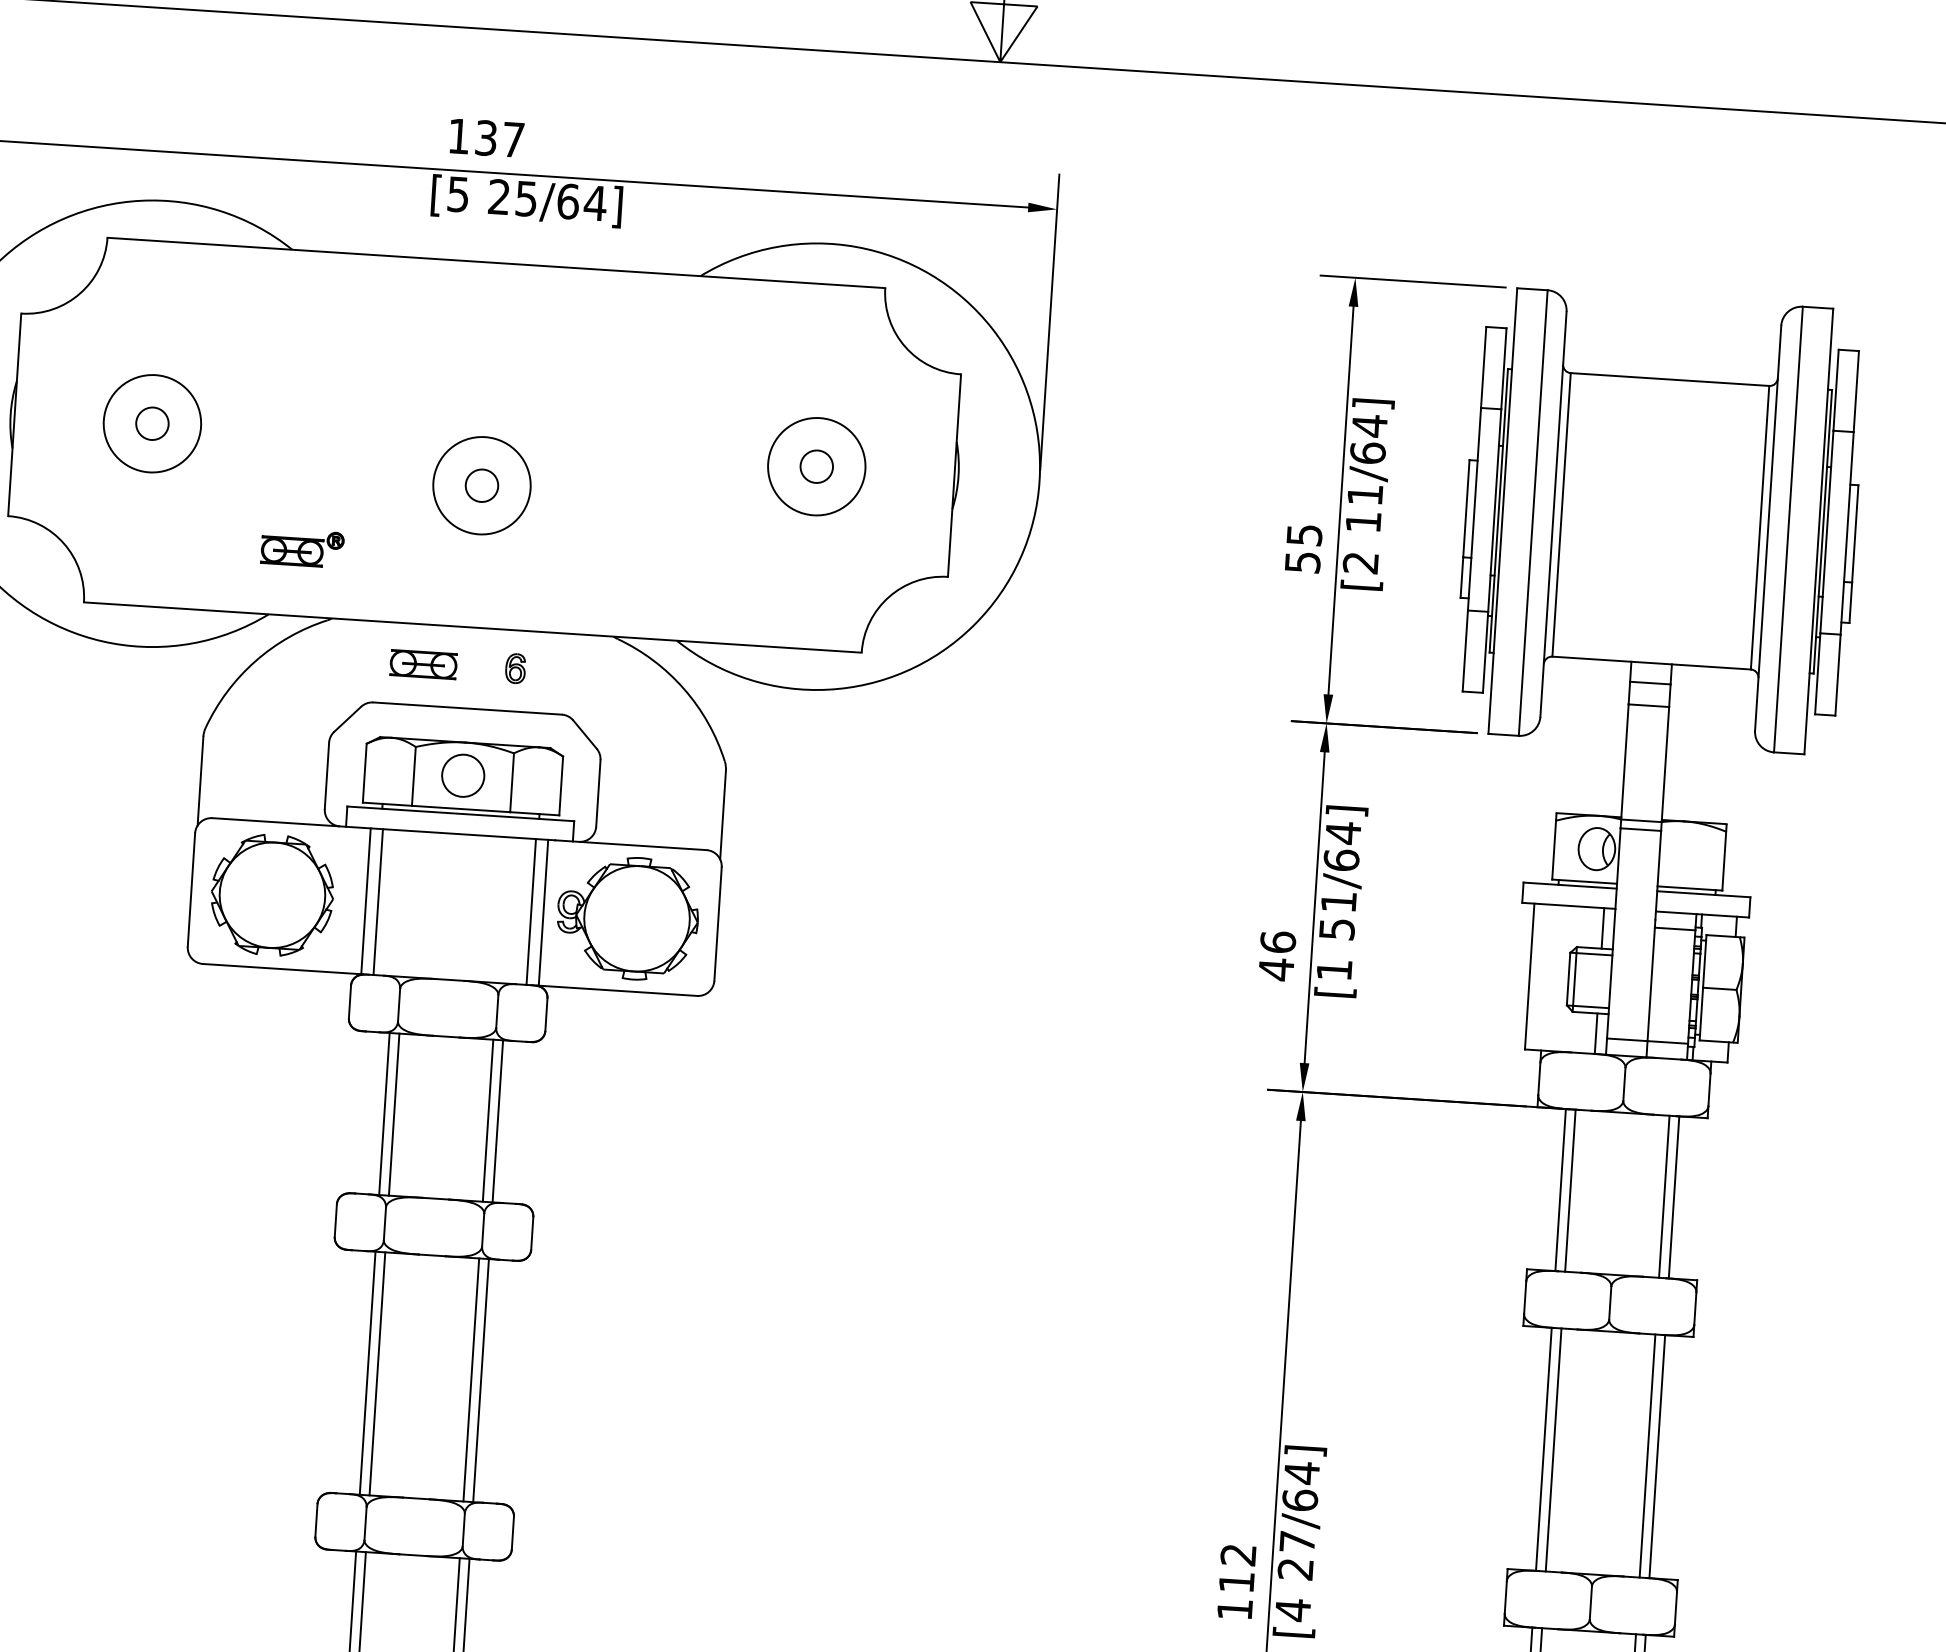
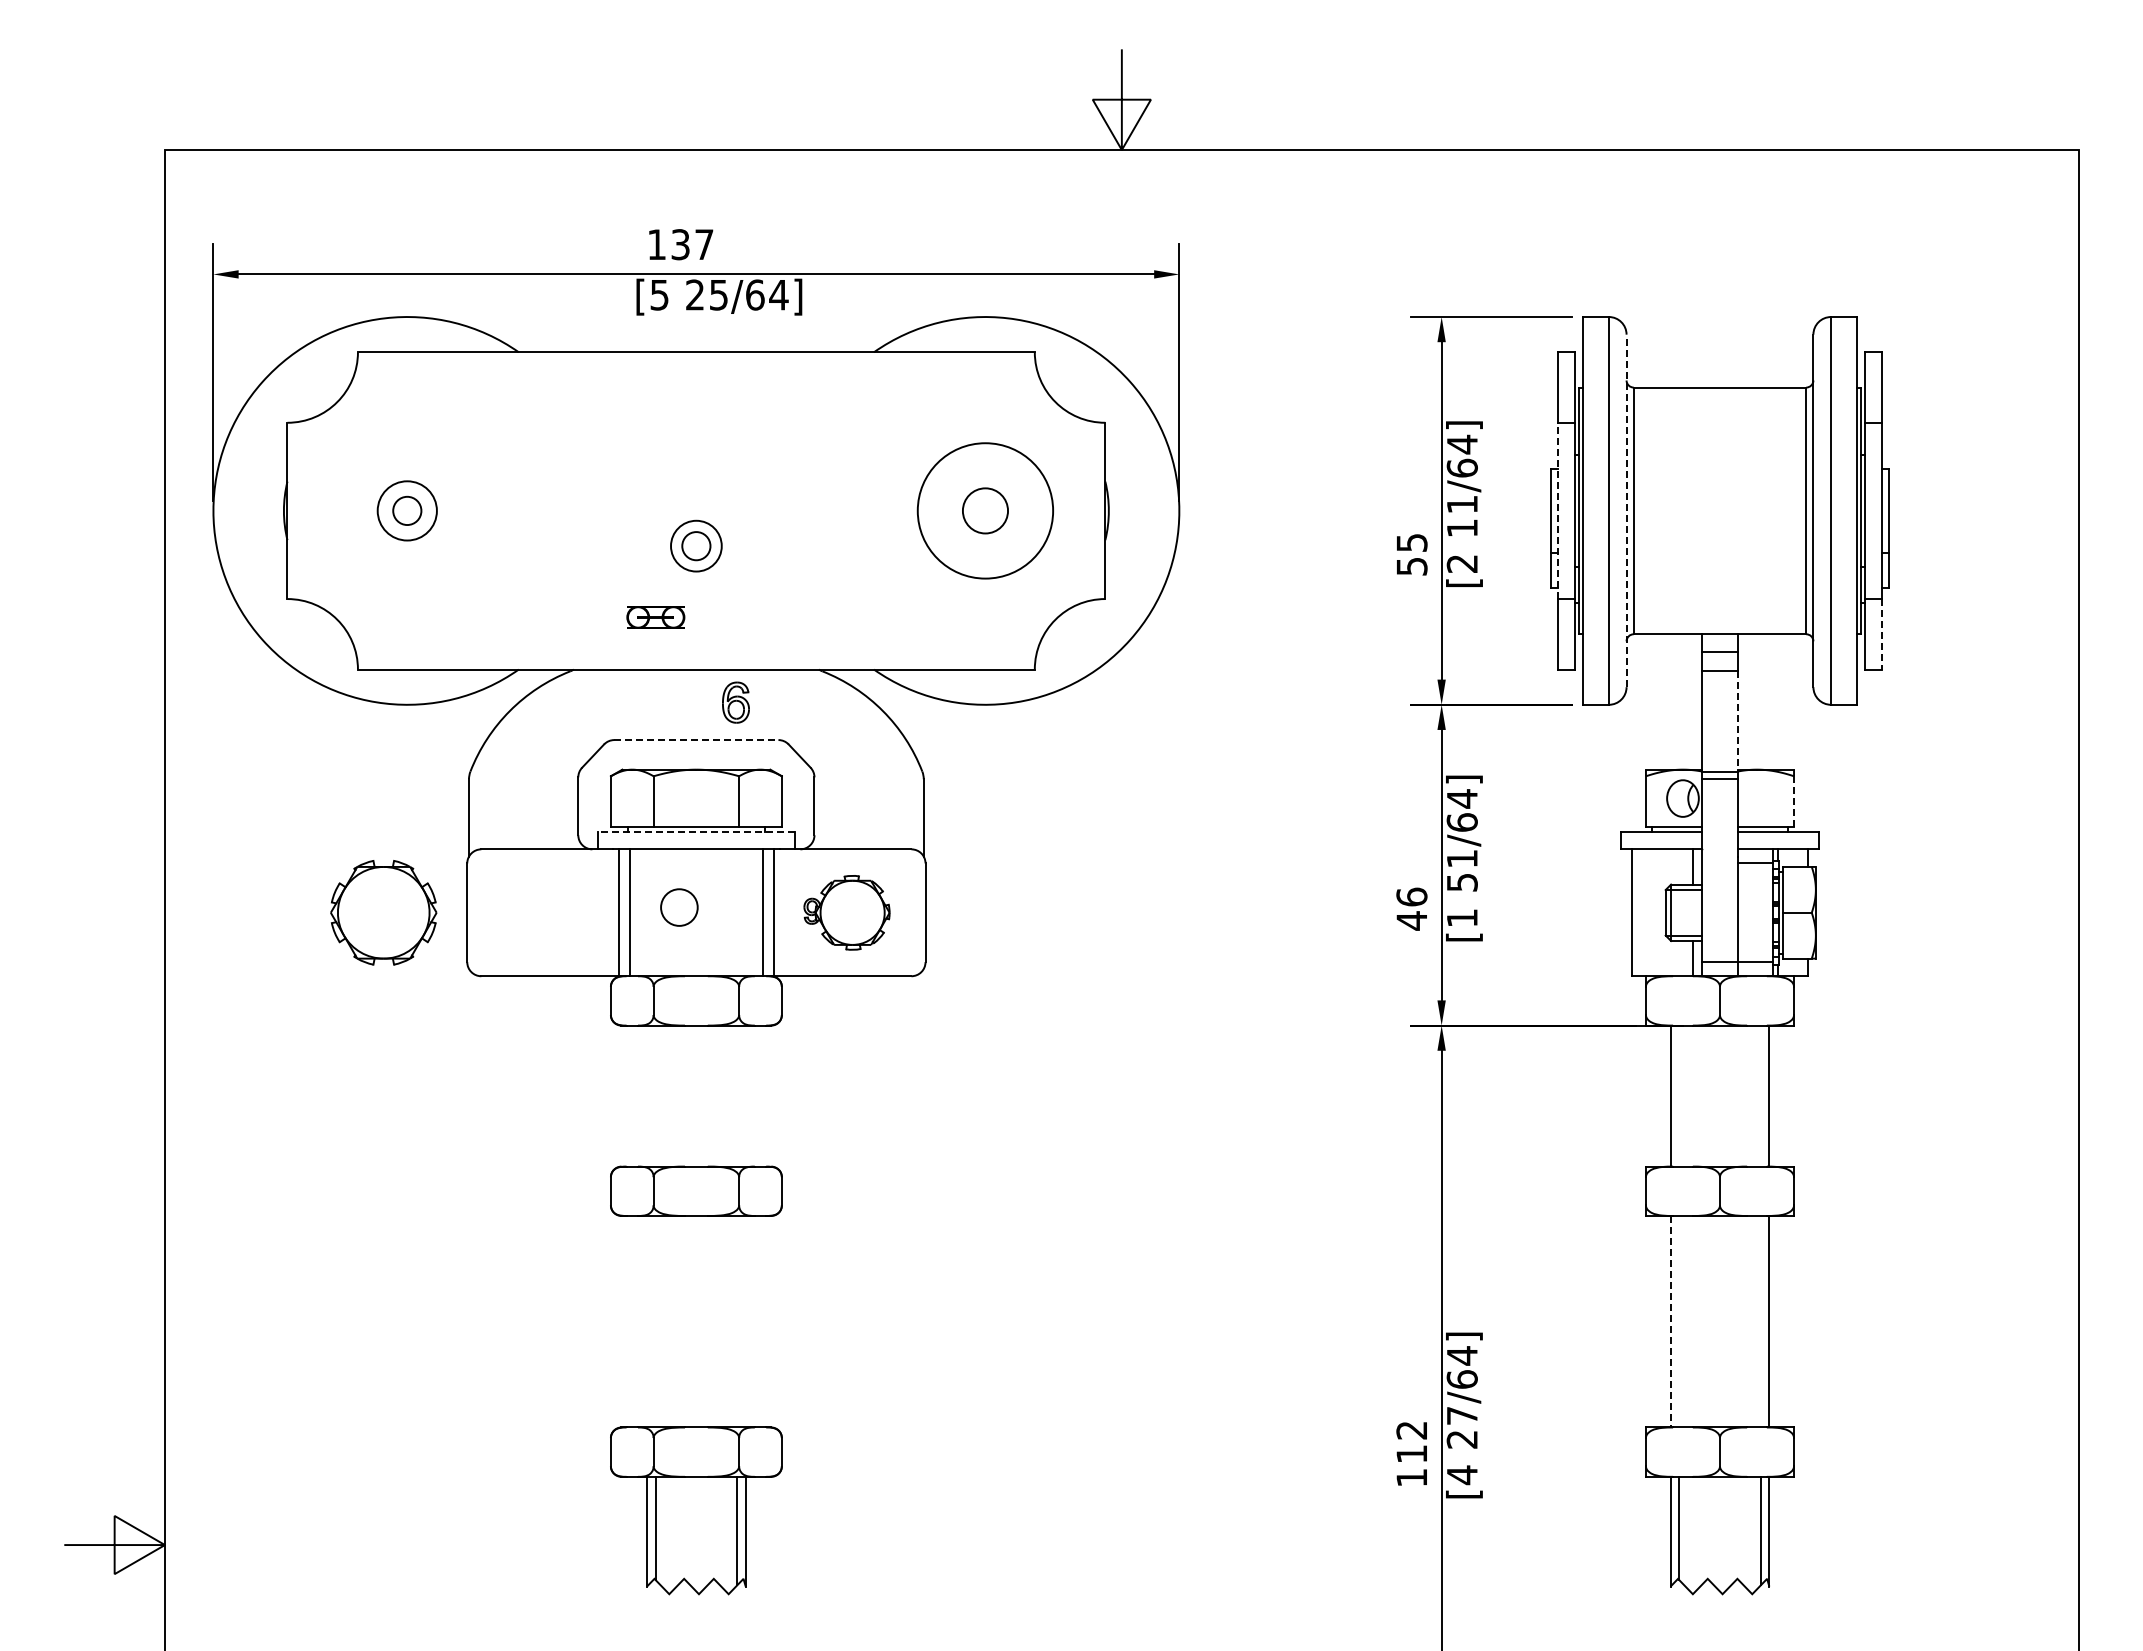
circle: (152, 423) -> (407, 510), size x0.7
circle: (816, 466) -> (985, 510), size x1.6
circle: (816, 466) -> (985, 510), size x1.6
circle: (482, 484) -> (696, 545), size x0.6
line: (1474, 508) -> (1557, 510), solid -> dashed
line: (1553, 513) -> (1626, 510), solid -> dashed
part: (302, 547) -> (544, 609), removed
part: (423, 664) -> (655, 617), moved
part: (515, 668) -> (735, 702), size x1.6
line: (1838, 675) -> (1882, 634), solid -> dashed
line: (467, 709) -> (696, 740), solid -> dashed
line: (1665, 764) -> (1737, 721), solid -> dashed
circle: (463, 775) -> (679, 907), moved
line: (460, 813) -> (696, 831), solid -> dashed
line: (1724, 860) -> (1794, 801), solid -> dashed
part: (272, 894) -> (383, 912), moved
part: (627, 917) -> (846, 912), size x0.7
line: (384, 1113) -> (647, 1095), removed
line: (394, 1113) -> (655, 1095), removed
line: (488, 1120) -> (737, 1095), removed
line: (497, 1120) -> (745, 1095), removed
line: (1570, 1190) -> (1679, 1095), removed
line: (1663, 1196) -> (1760, 1095), removed
line: (368, 1373) -> (647, 1321), removed
line: (377, 1373) -> (655, 1321), removed
line: (471, 1379) -> (737, 1321), removed
line: (480, 1380) -> (745, 1321), removed
line: (1543, 1449) -> (1670, 1321), solid -> dashed
line: (1554, 1449) -> (1679, 1321), removed
line: (1647, 1455) -> (1760, 1321), removed

